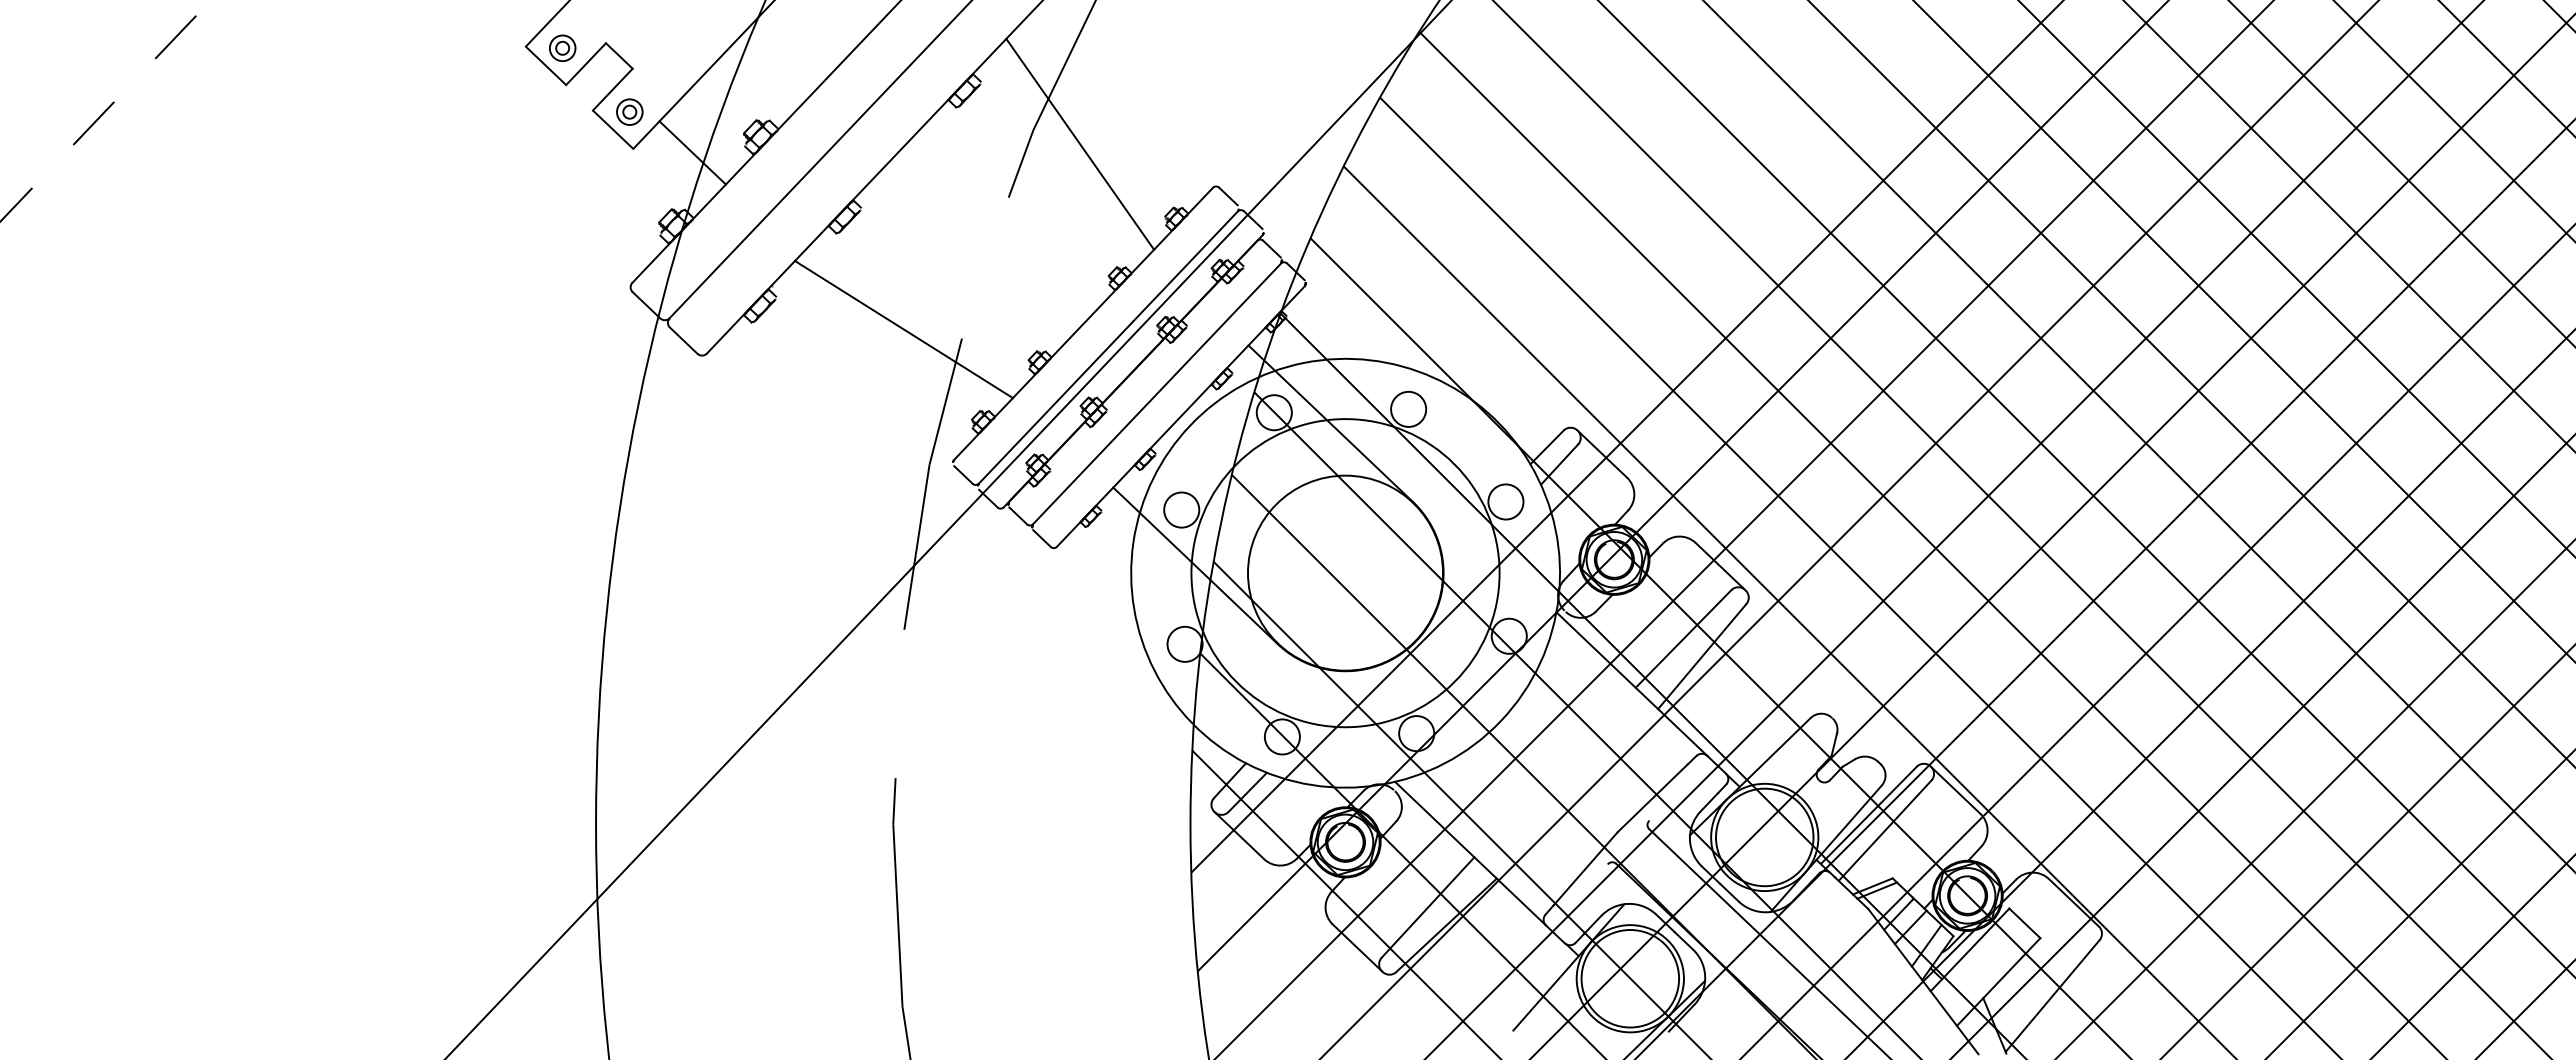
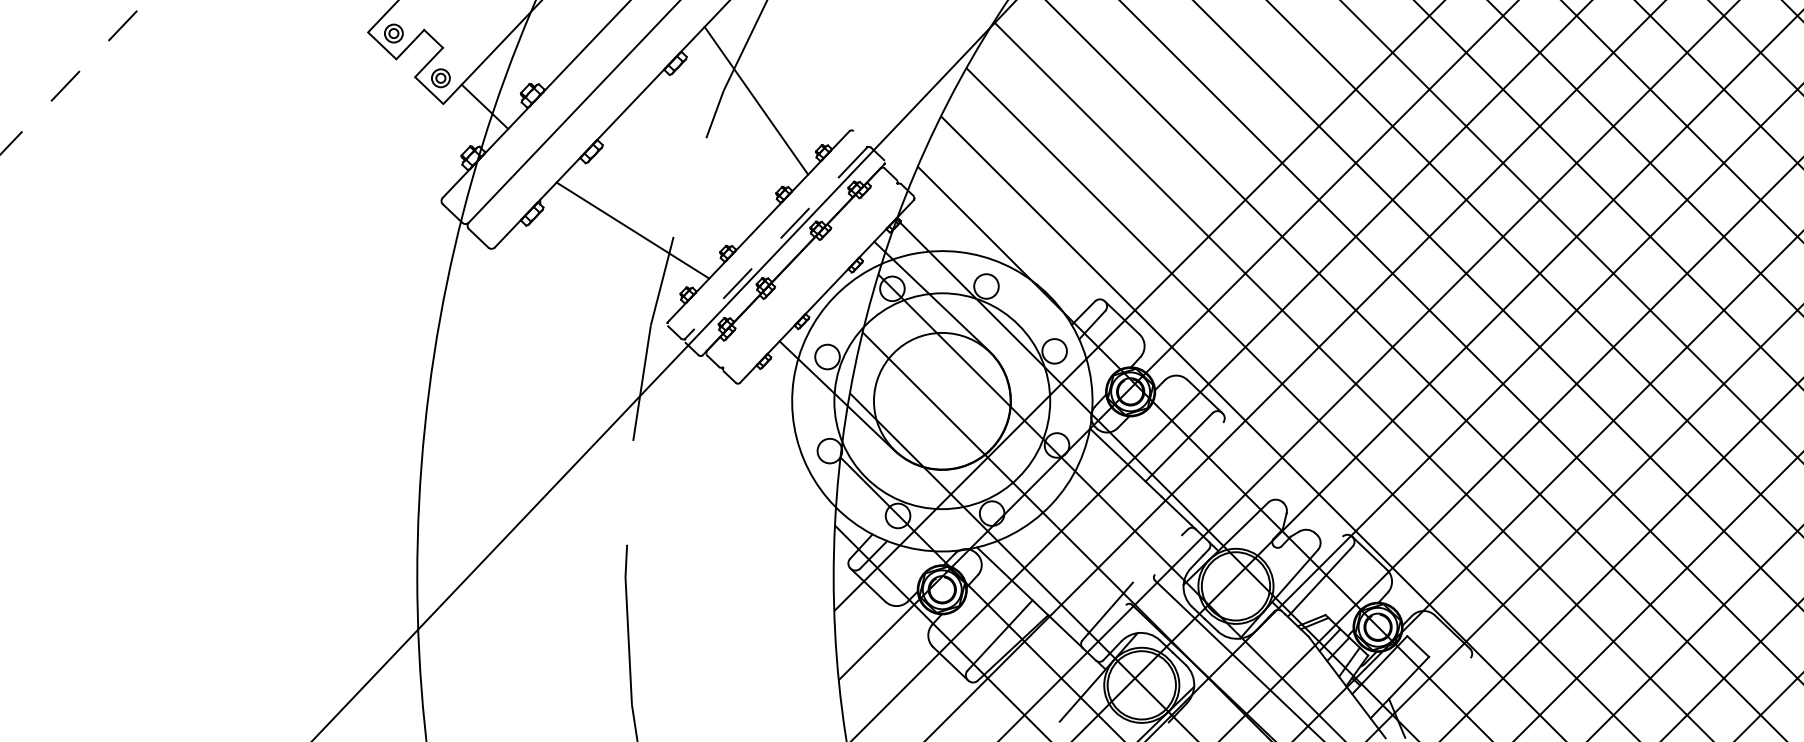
line: (1228, 196) -> (860, 137), removed
line: (1108, 347) -> (776, 243), solid -> dashed
line: (1157, 393) -> (810, 275), removed
line: (1702, 656) -> (1192, 459), removed
line: (1652, 798) -> (1157, 559), removed
line: (1868, 814) -> (1308, 570), removed
line: (2052, 995) -> (1437, 697), removed

